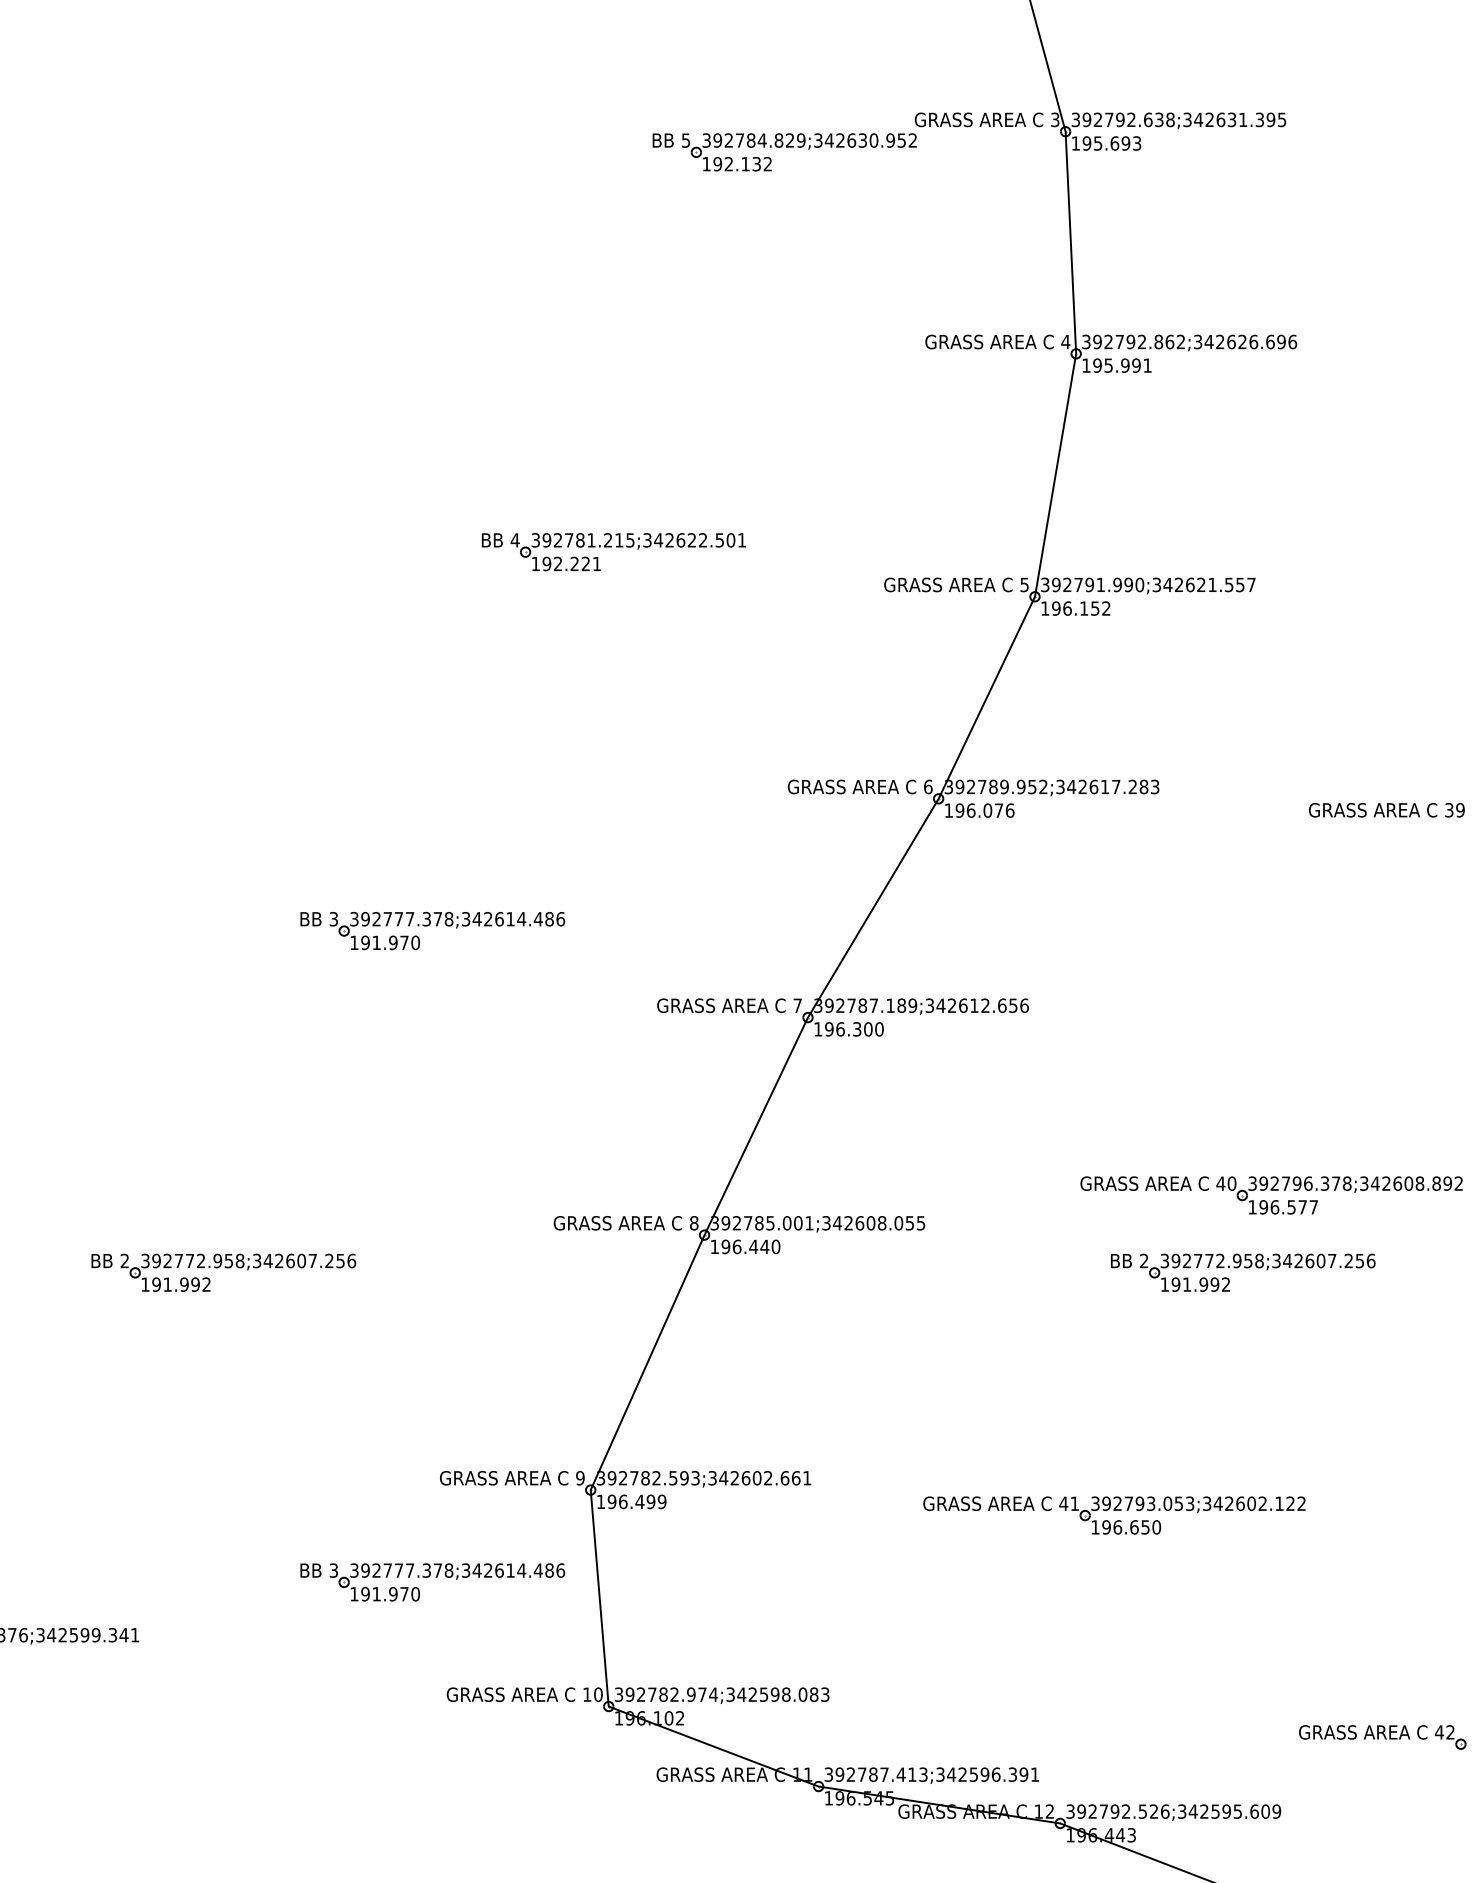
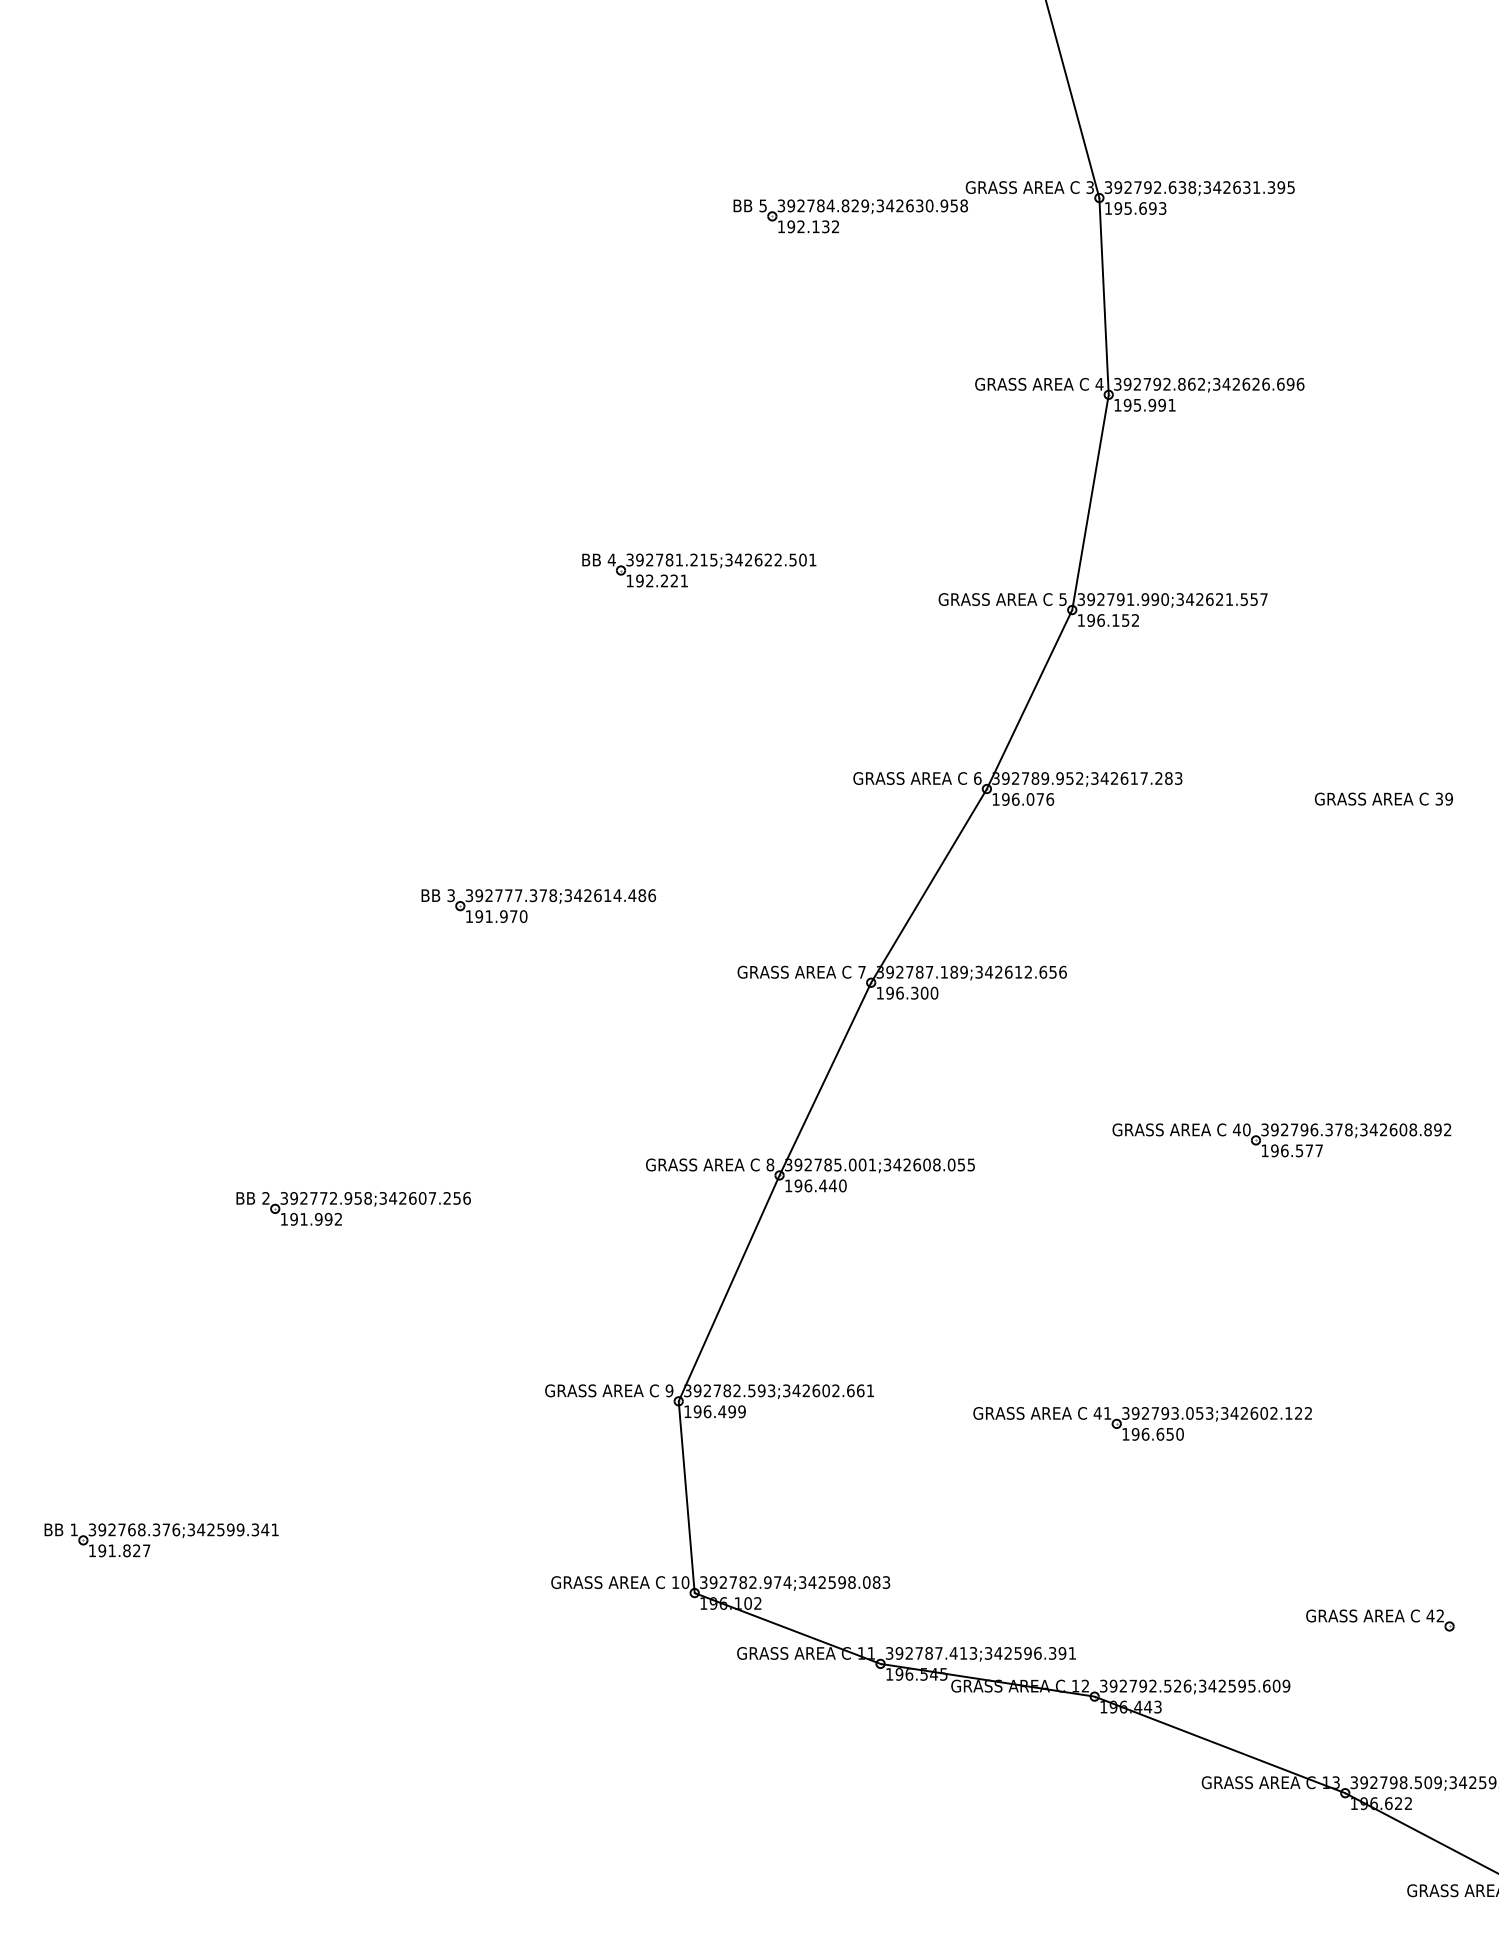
text: (912, 140) -> (963, 205), 392784.829;342630.952 -> 392784.829;342630.958
part: (1242, 1272) -> (1256, 1208), removed
part: (432, 1581) -> (538, 1482), removed

